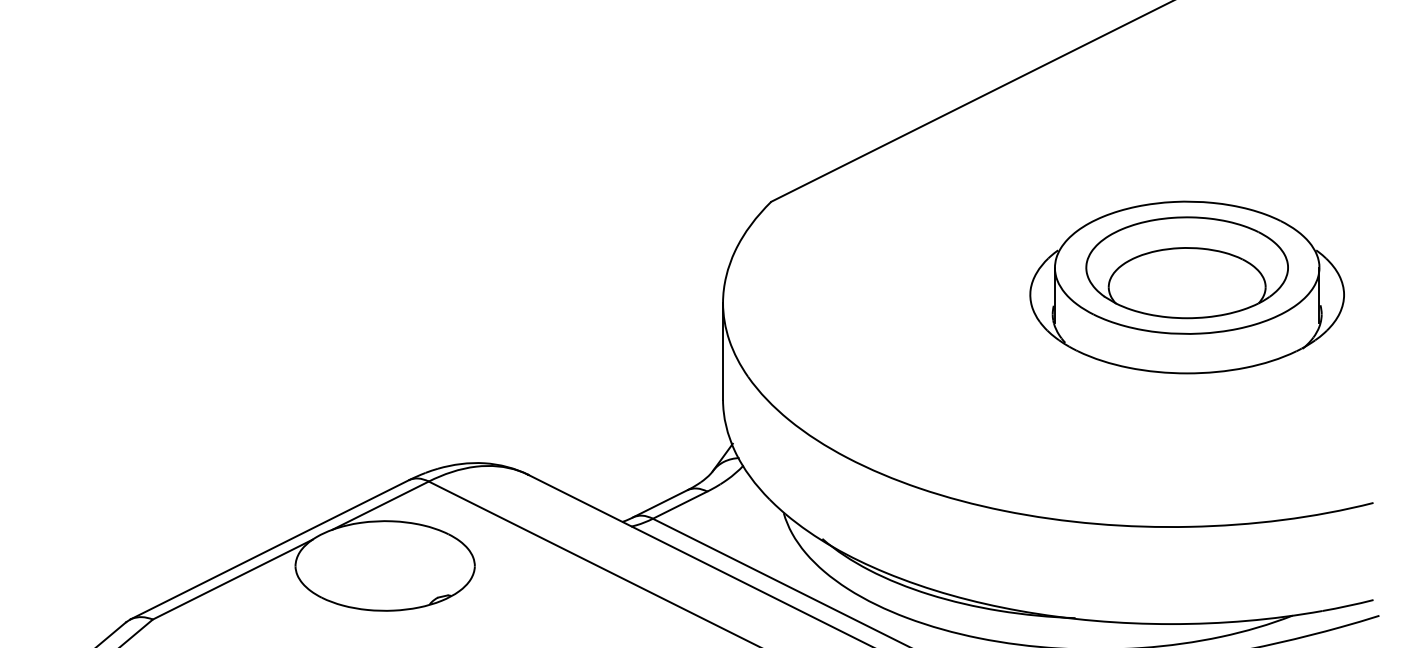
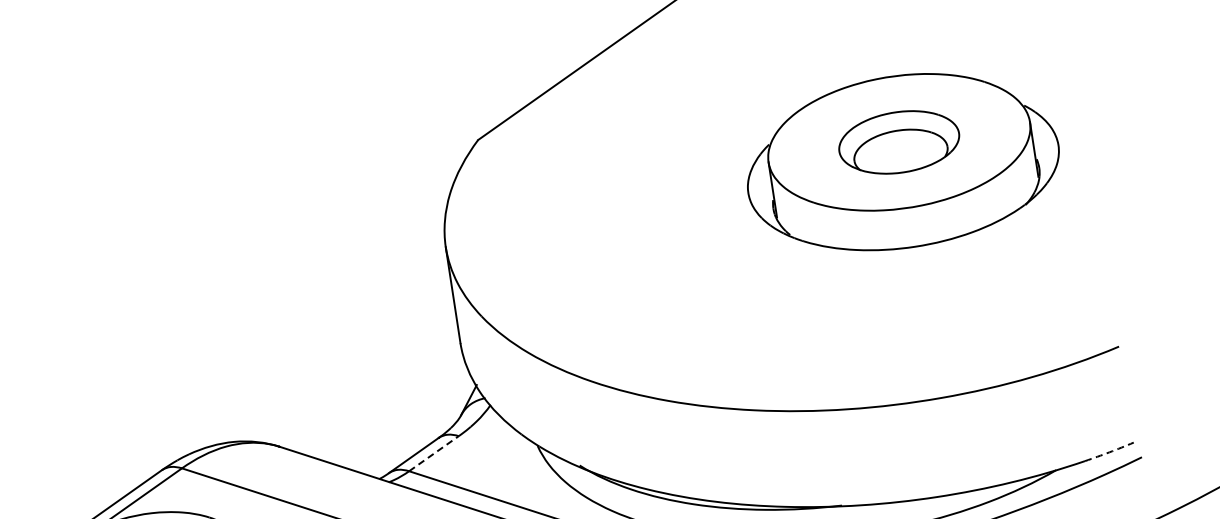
part: (1186, 267) -> (898, 142), size x0.6
line: (680, 504) -> (434, 452), solid -> dashed
arc: (1348, 605) -> (1109, 451), solid -> dashed

